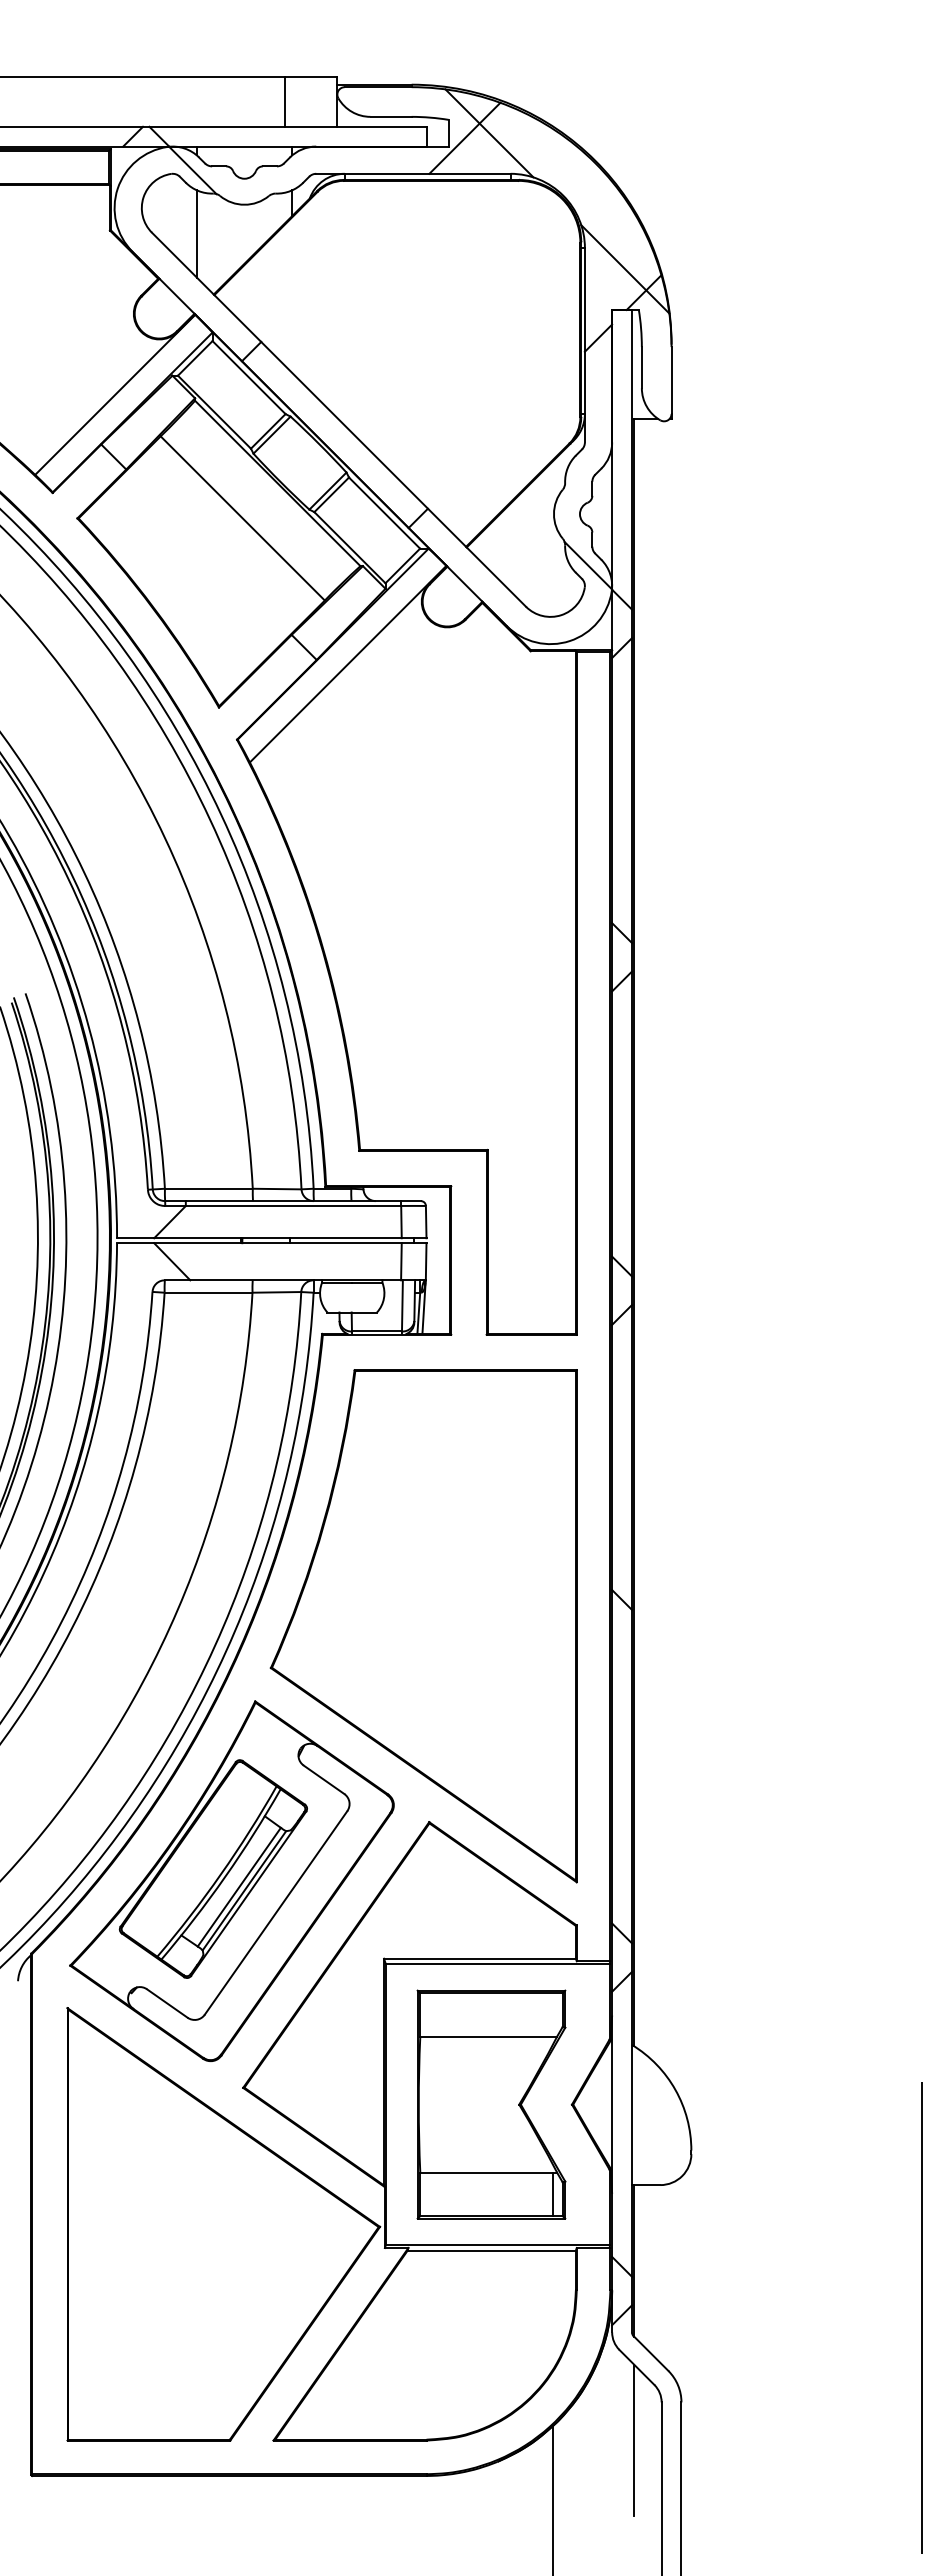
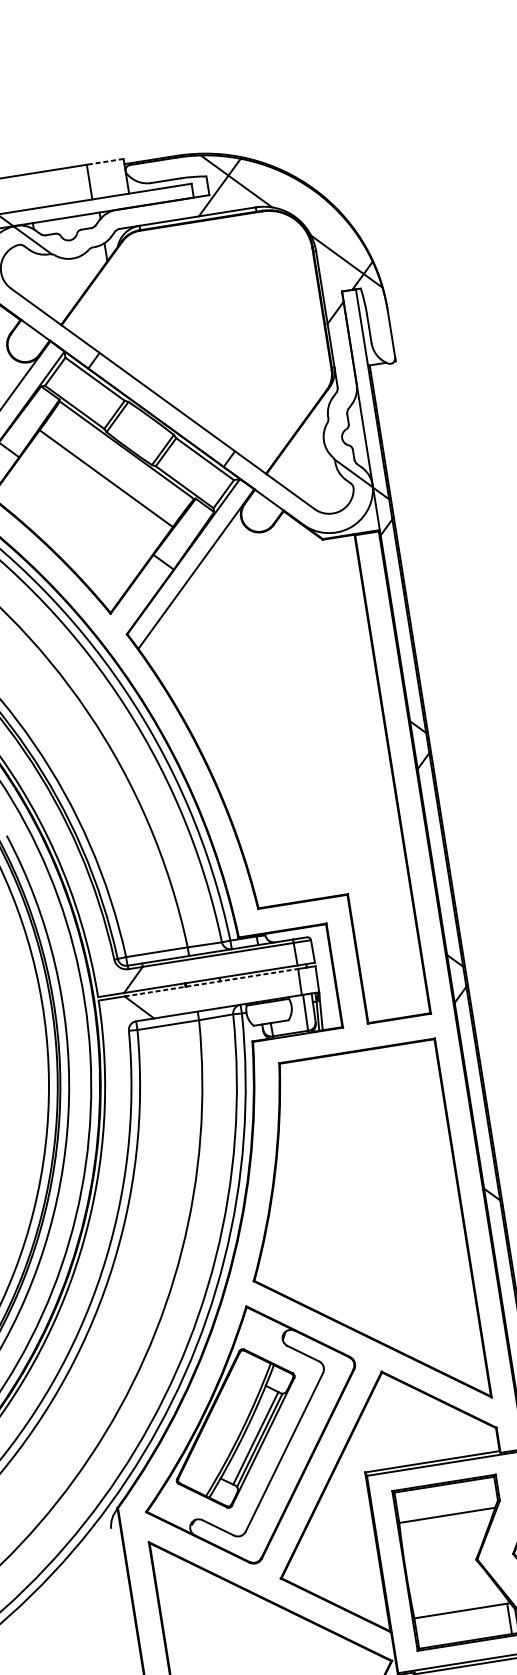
line: (310, 77) -> (104, 162), solid -> dashed
line: (196, 233) -> (42, 284), removed
line: (277, 1243) -> (211, 982), solid -> dashed

